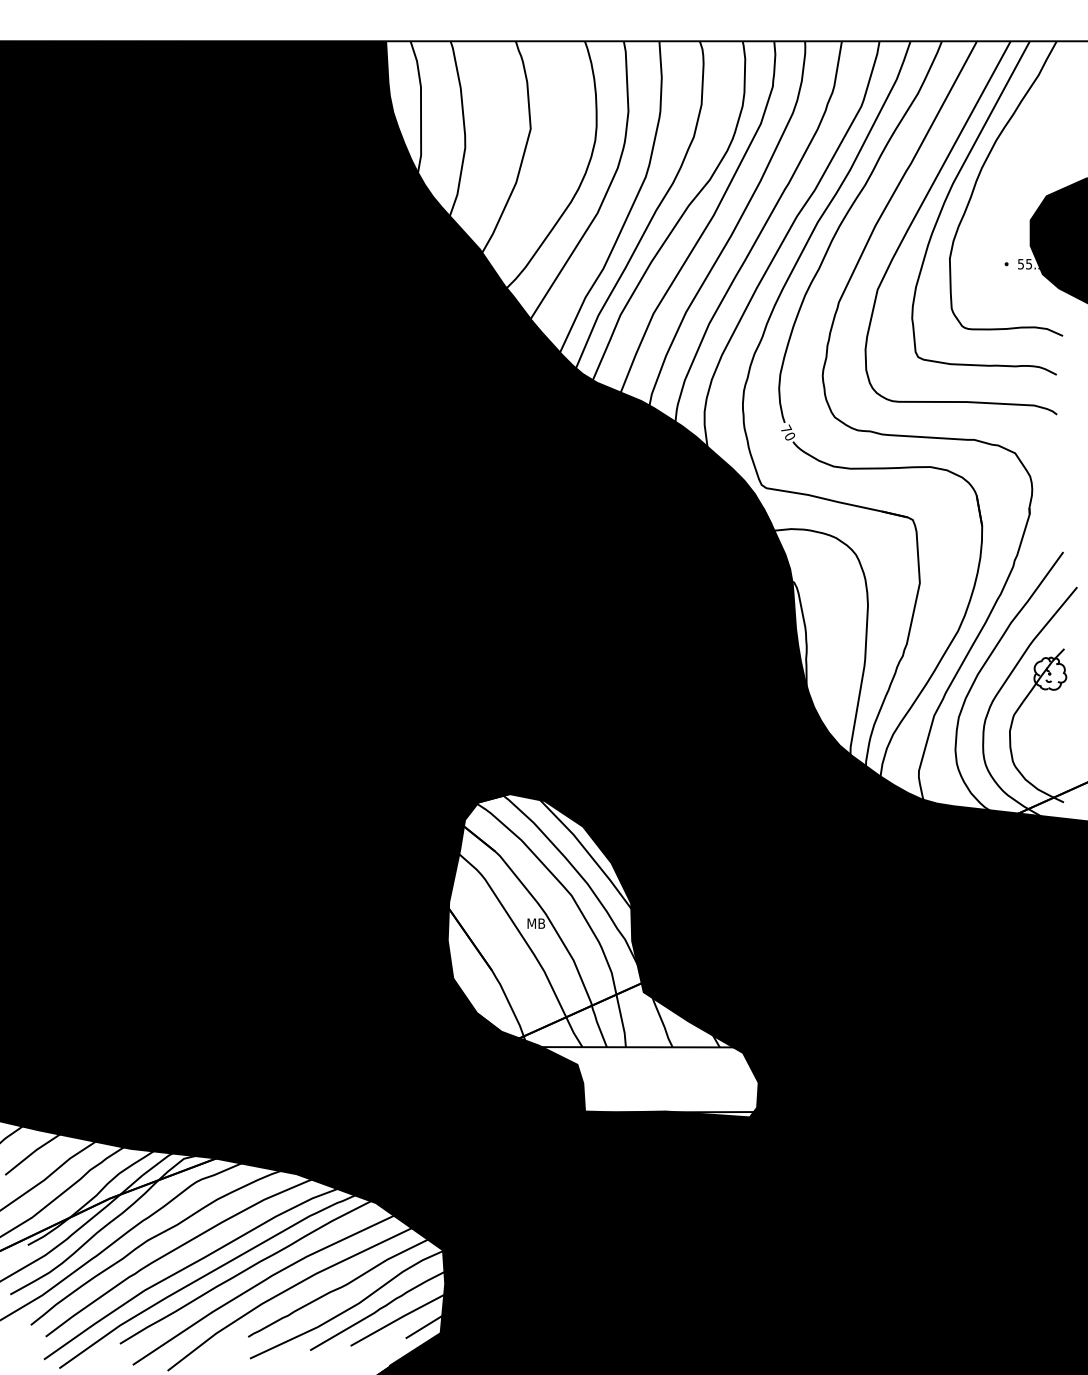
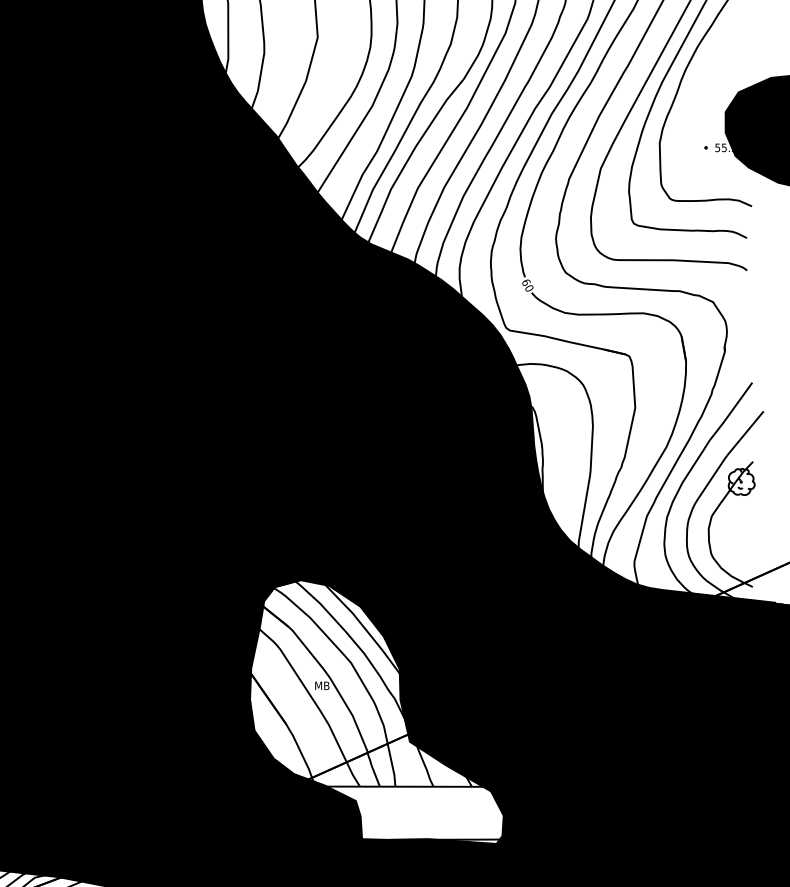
text: (786, 428) -> (526, 281), 70 -> 60

